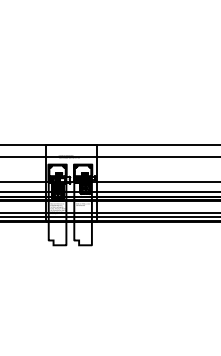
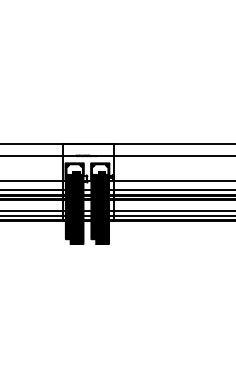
fill: (57, 211) -> (74, 210), added
fill: (83, 211) -> (100, 210), added

